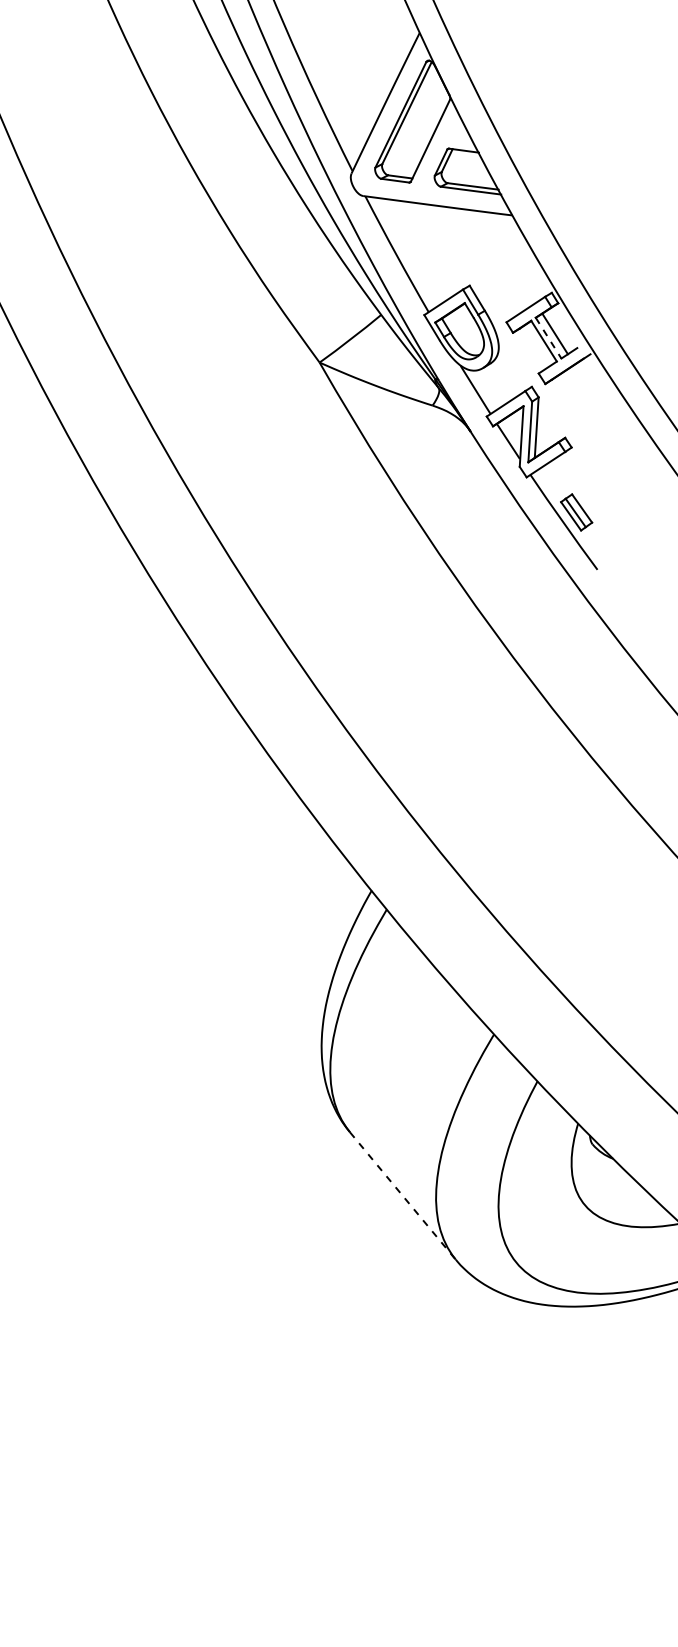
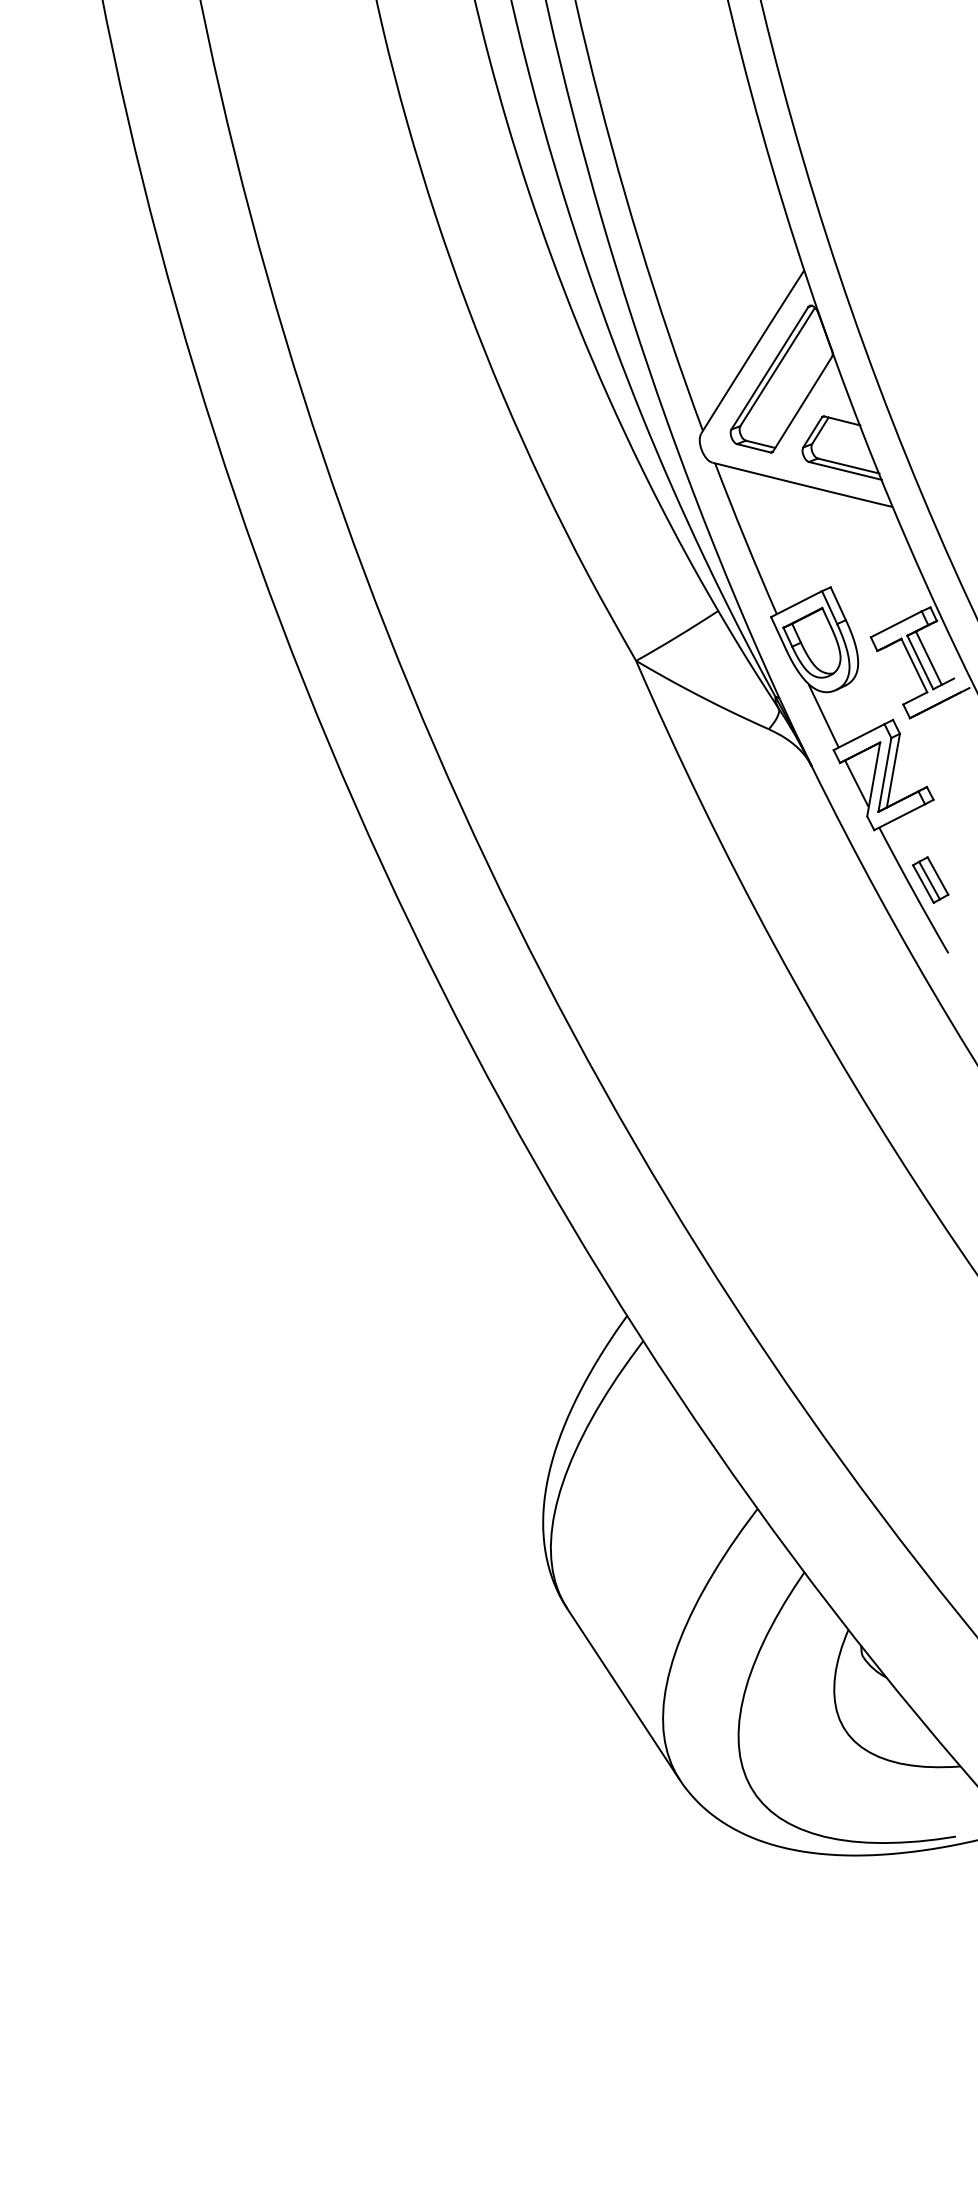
line: (548, 338) -> (920, 662), dashed -> solid
line: (402, 1196) -> (623, 1694), dashed -> solid

